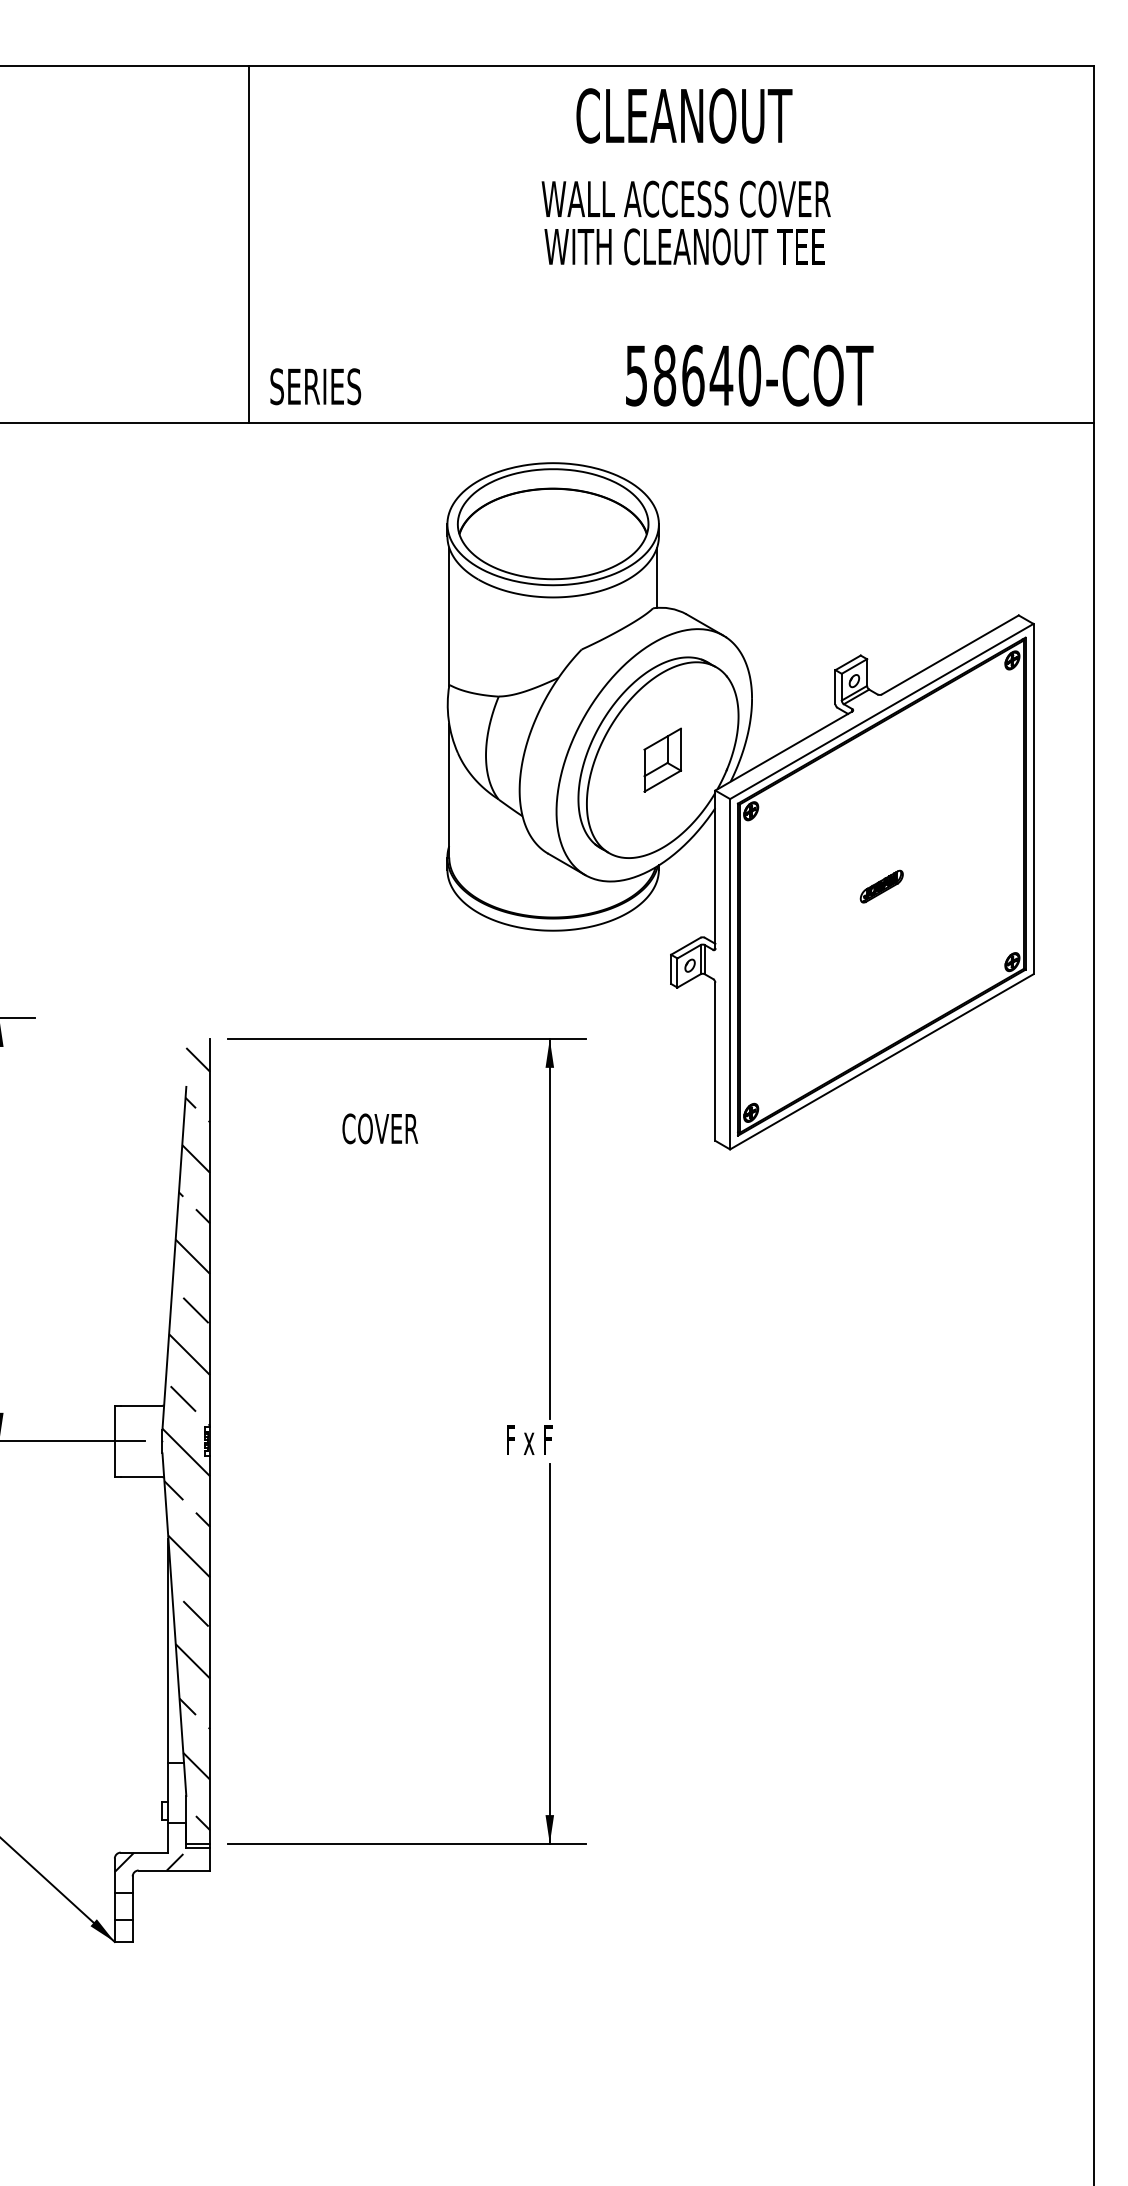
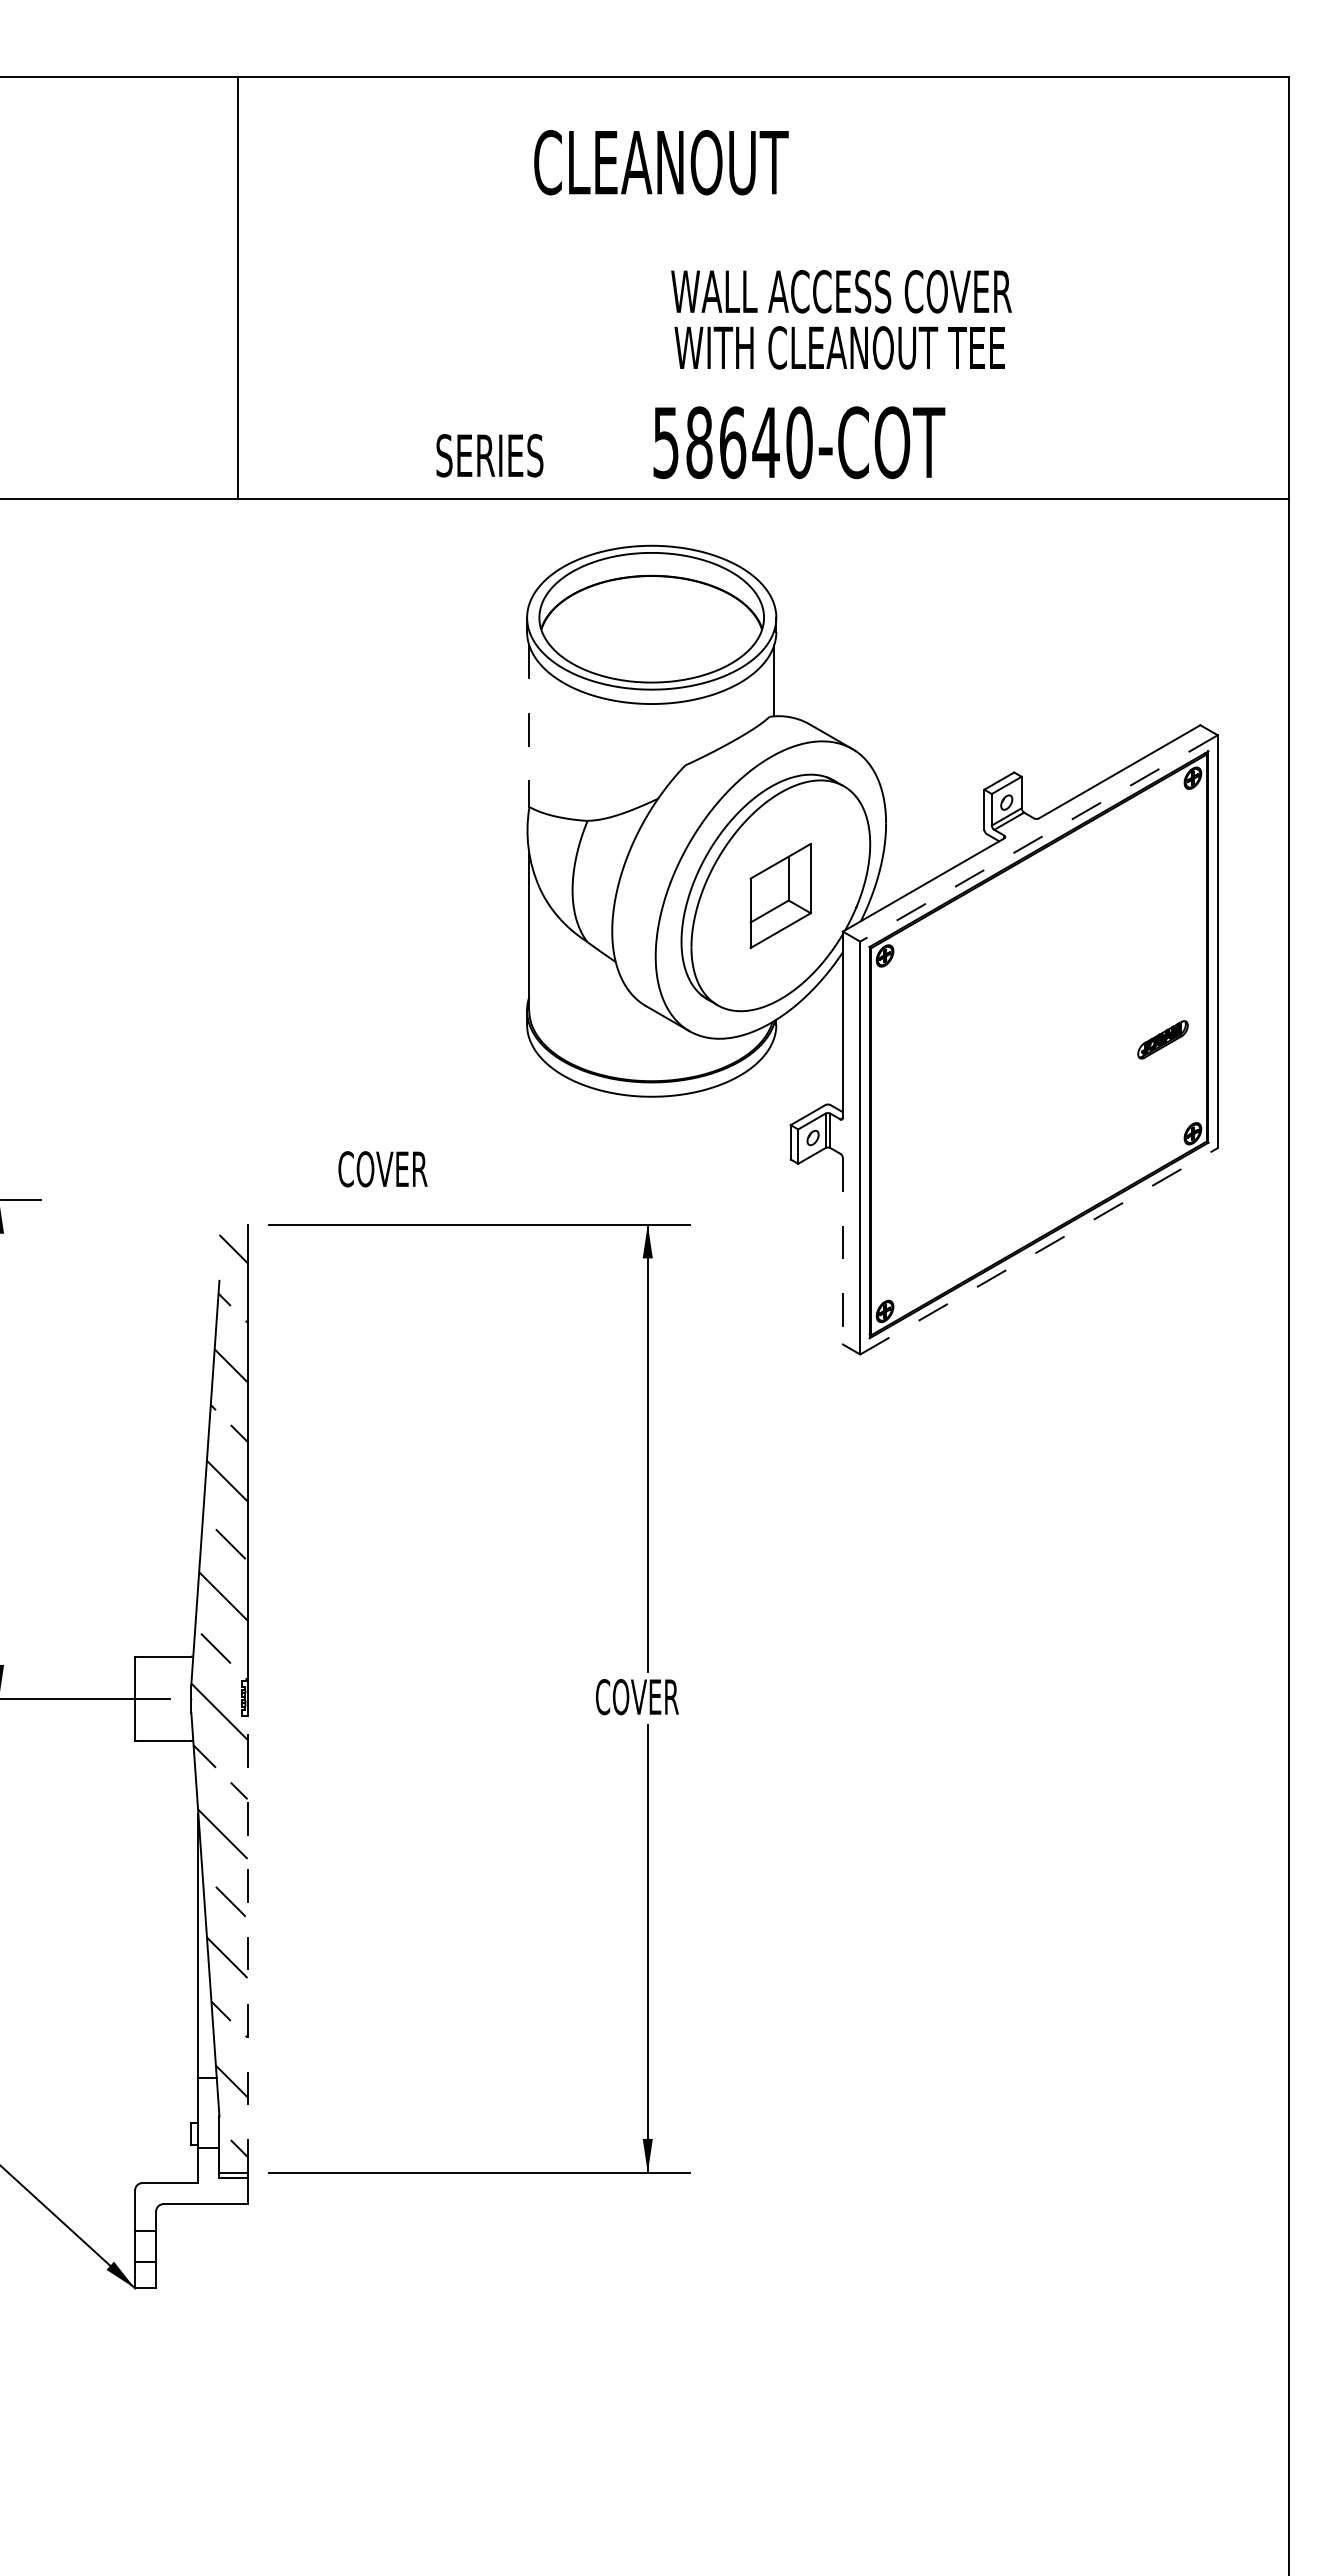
text: (684, 115) -> (661, 162), moved
text: (686, 222) -> (841, 319), moved
line: (249, 243) -> (237, 287), moved
text: (749, 375) -> (799, 442), moved
text: (315, 386) -> (489, 455), moved
line: (449, 617) -> (529, 727), solid -> dashed
line: (881, 711) -> (1038, 838), solid -> dashed
part: (662, 759) -> (780, 895), size x1.4
part: (881, 886) -> (1162, 1039), moved
line: (715, 1062) -> (842, 1251), solid -> dashed
line: (882, 1062) -> (1039, 1251), solid -> dashed
text: (379, 1129) -> (382, 1169), moved
text: (540, 1440) -> (636, 1697), F x F -> COVER
line: (210, 1649) -> (247, 1943), solid -> dashed
hatch: (149, 1862) -> (175, 2194), removed

